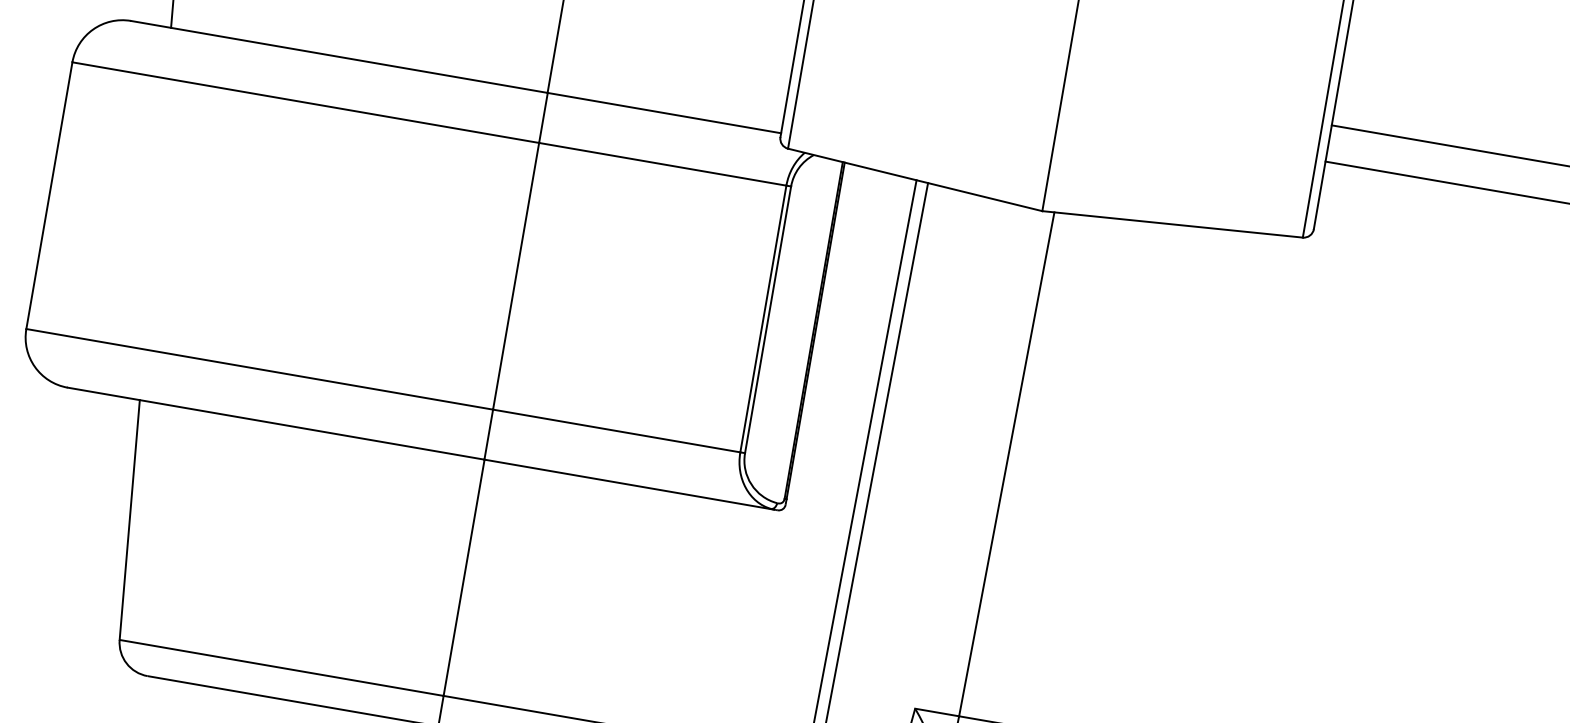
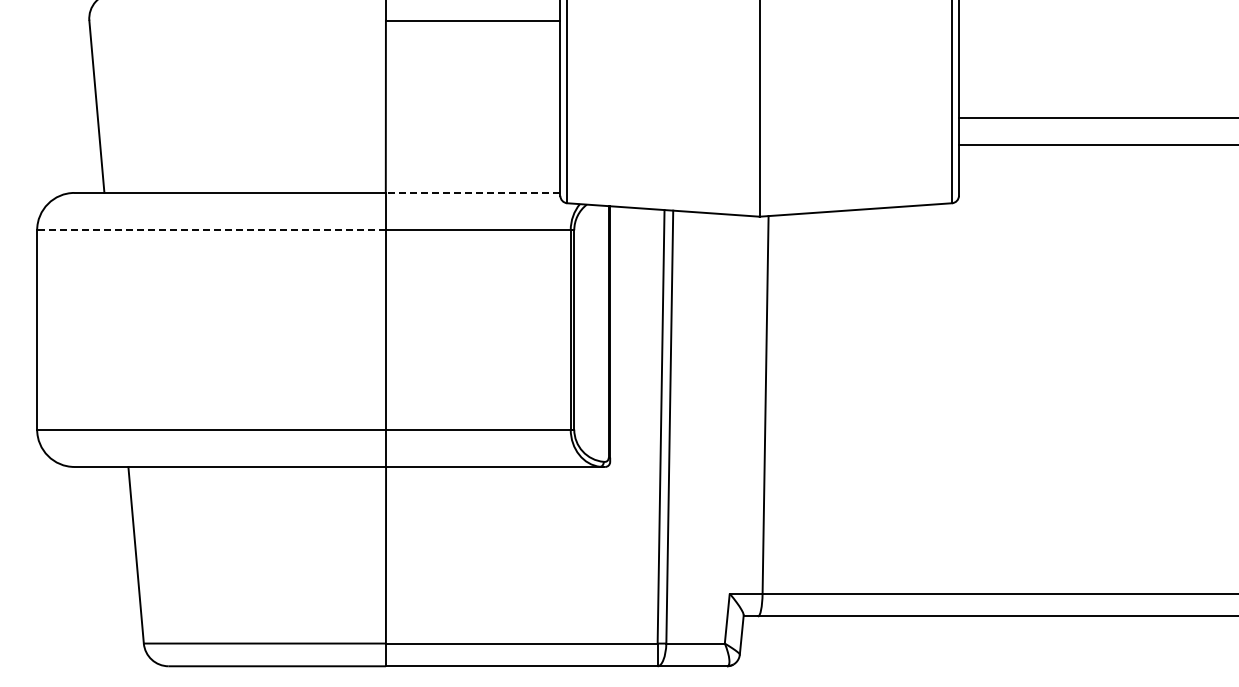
line: (305, 102) -> (211, 230), solid -> dashed
line: (663, 112) -> (472, 192), solid -> dashed

